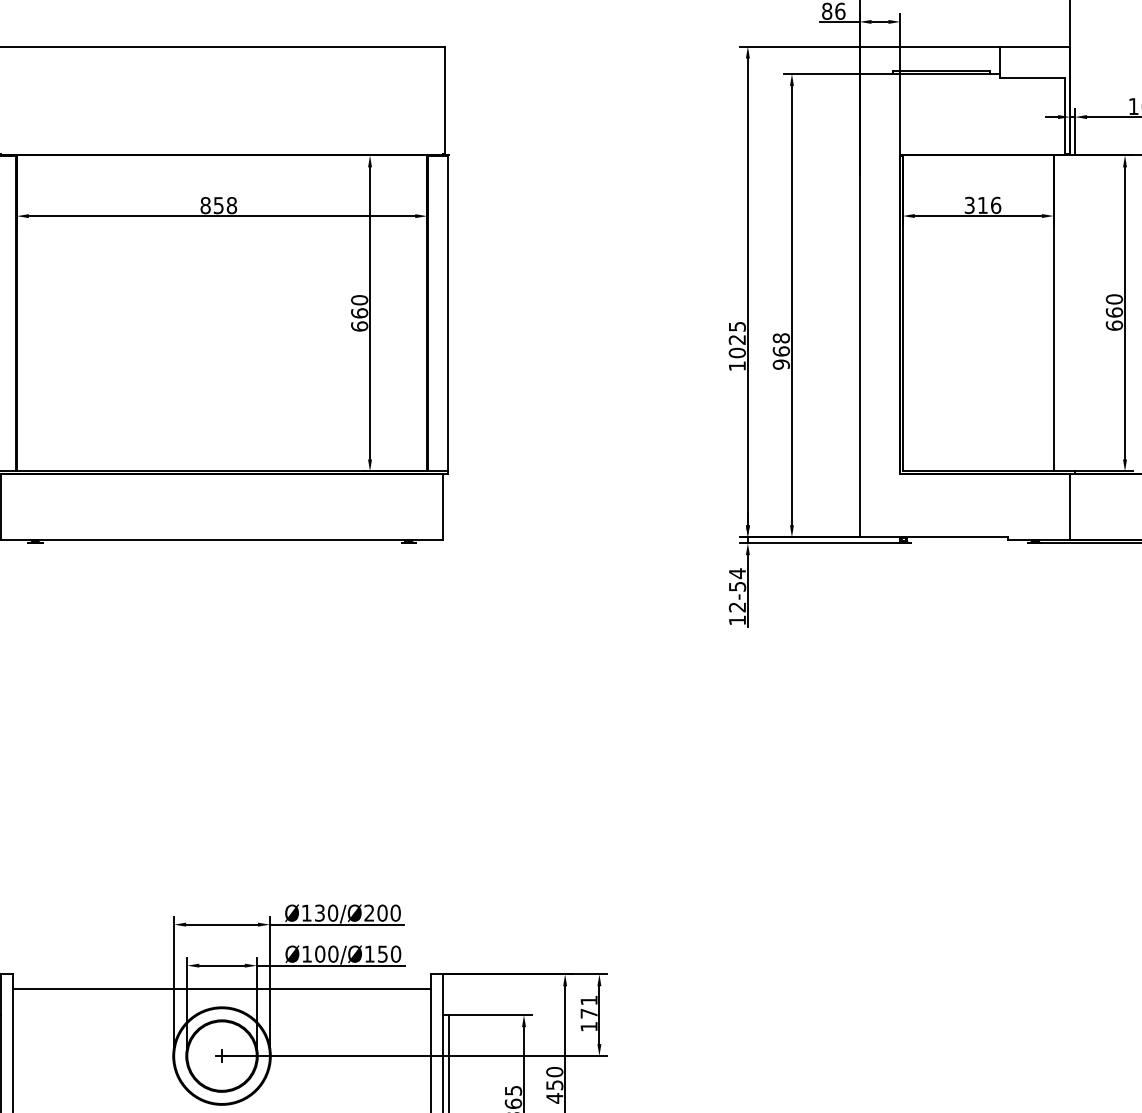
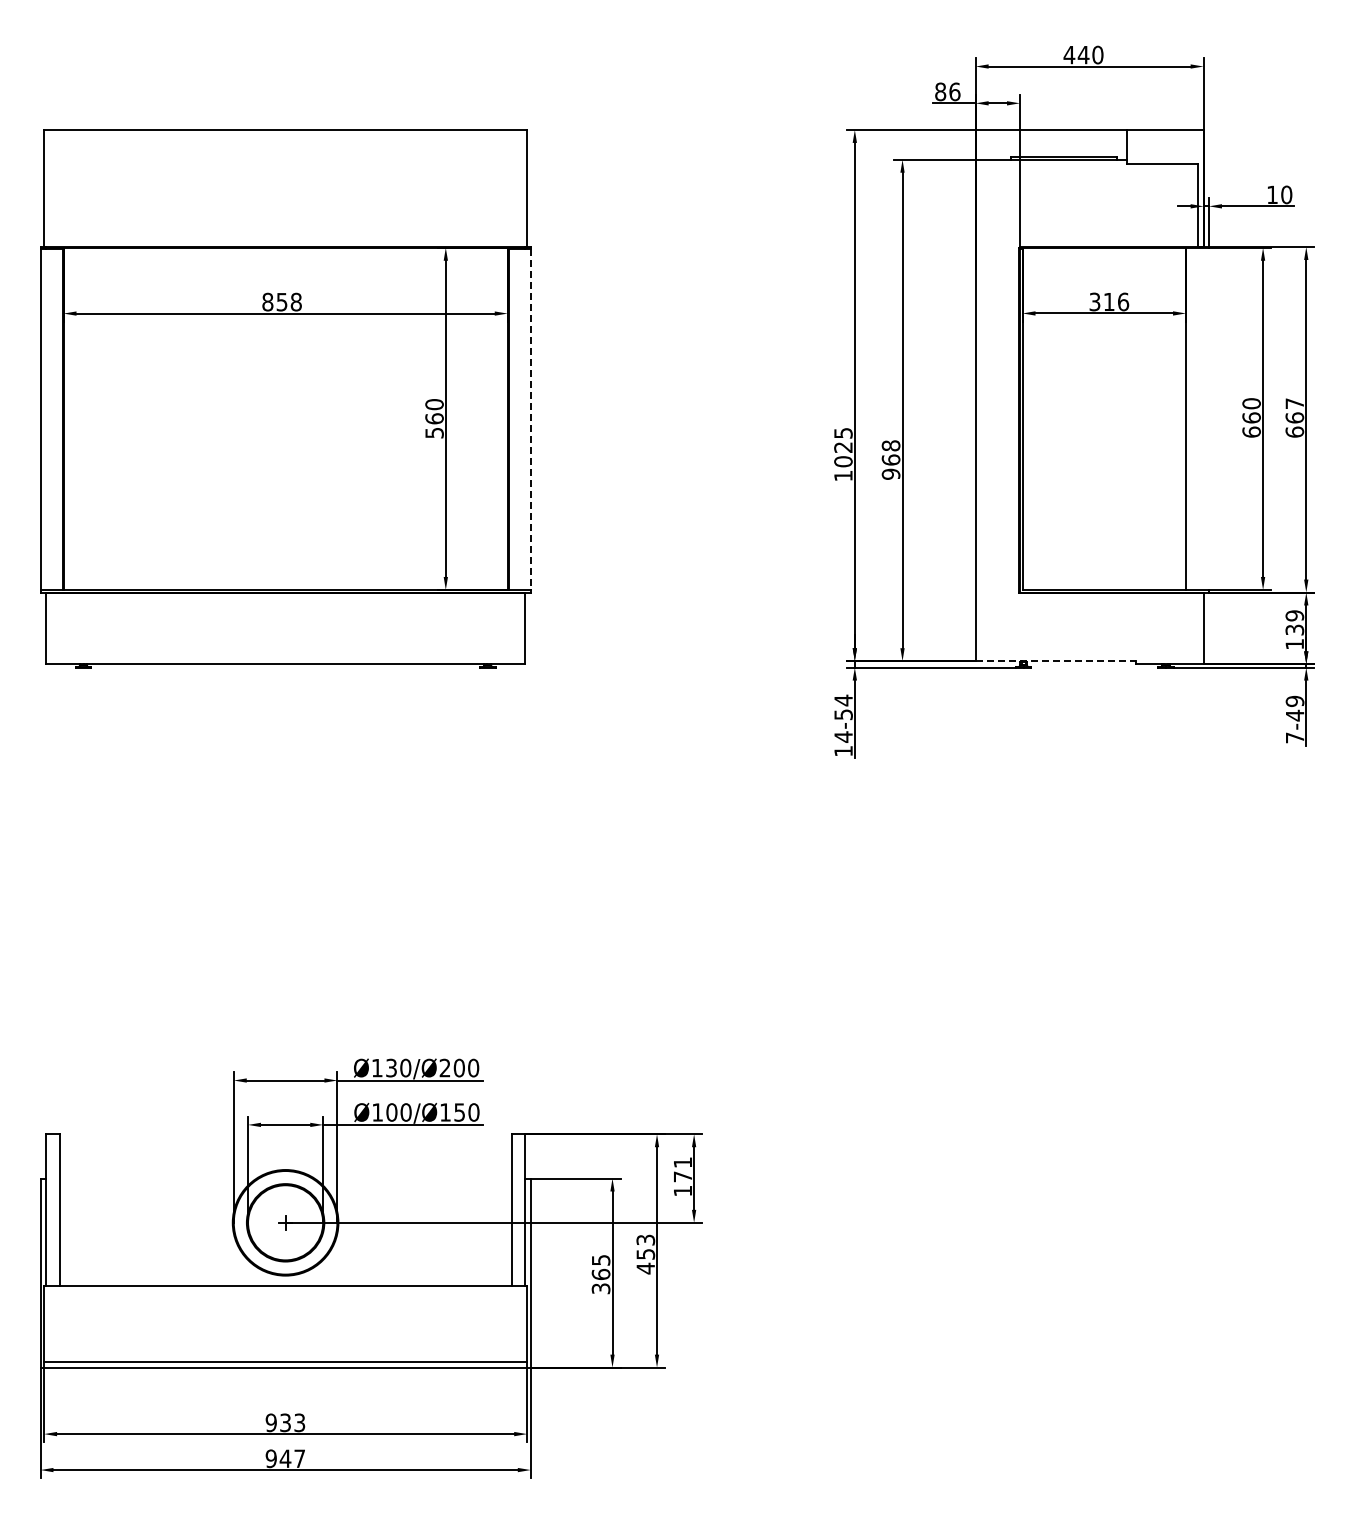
line: (448, 314) -> (530, 419), solid -> dashed
text: (359, 326) -> (434, 432), 660 -> 560
line: (934, 537) -> (1056, 661), solid -> dashed
text: (737, 606) -> (843, 736), 12-54 -> 14-54
line: (221, 988) -> (285, 1149), removed
text: (554, 1071) -> (645, 1239), 450 -> 453

